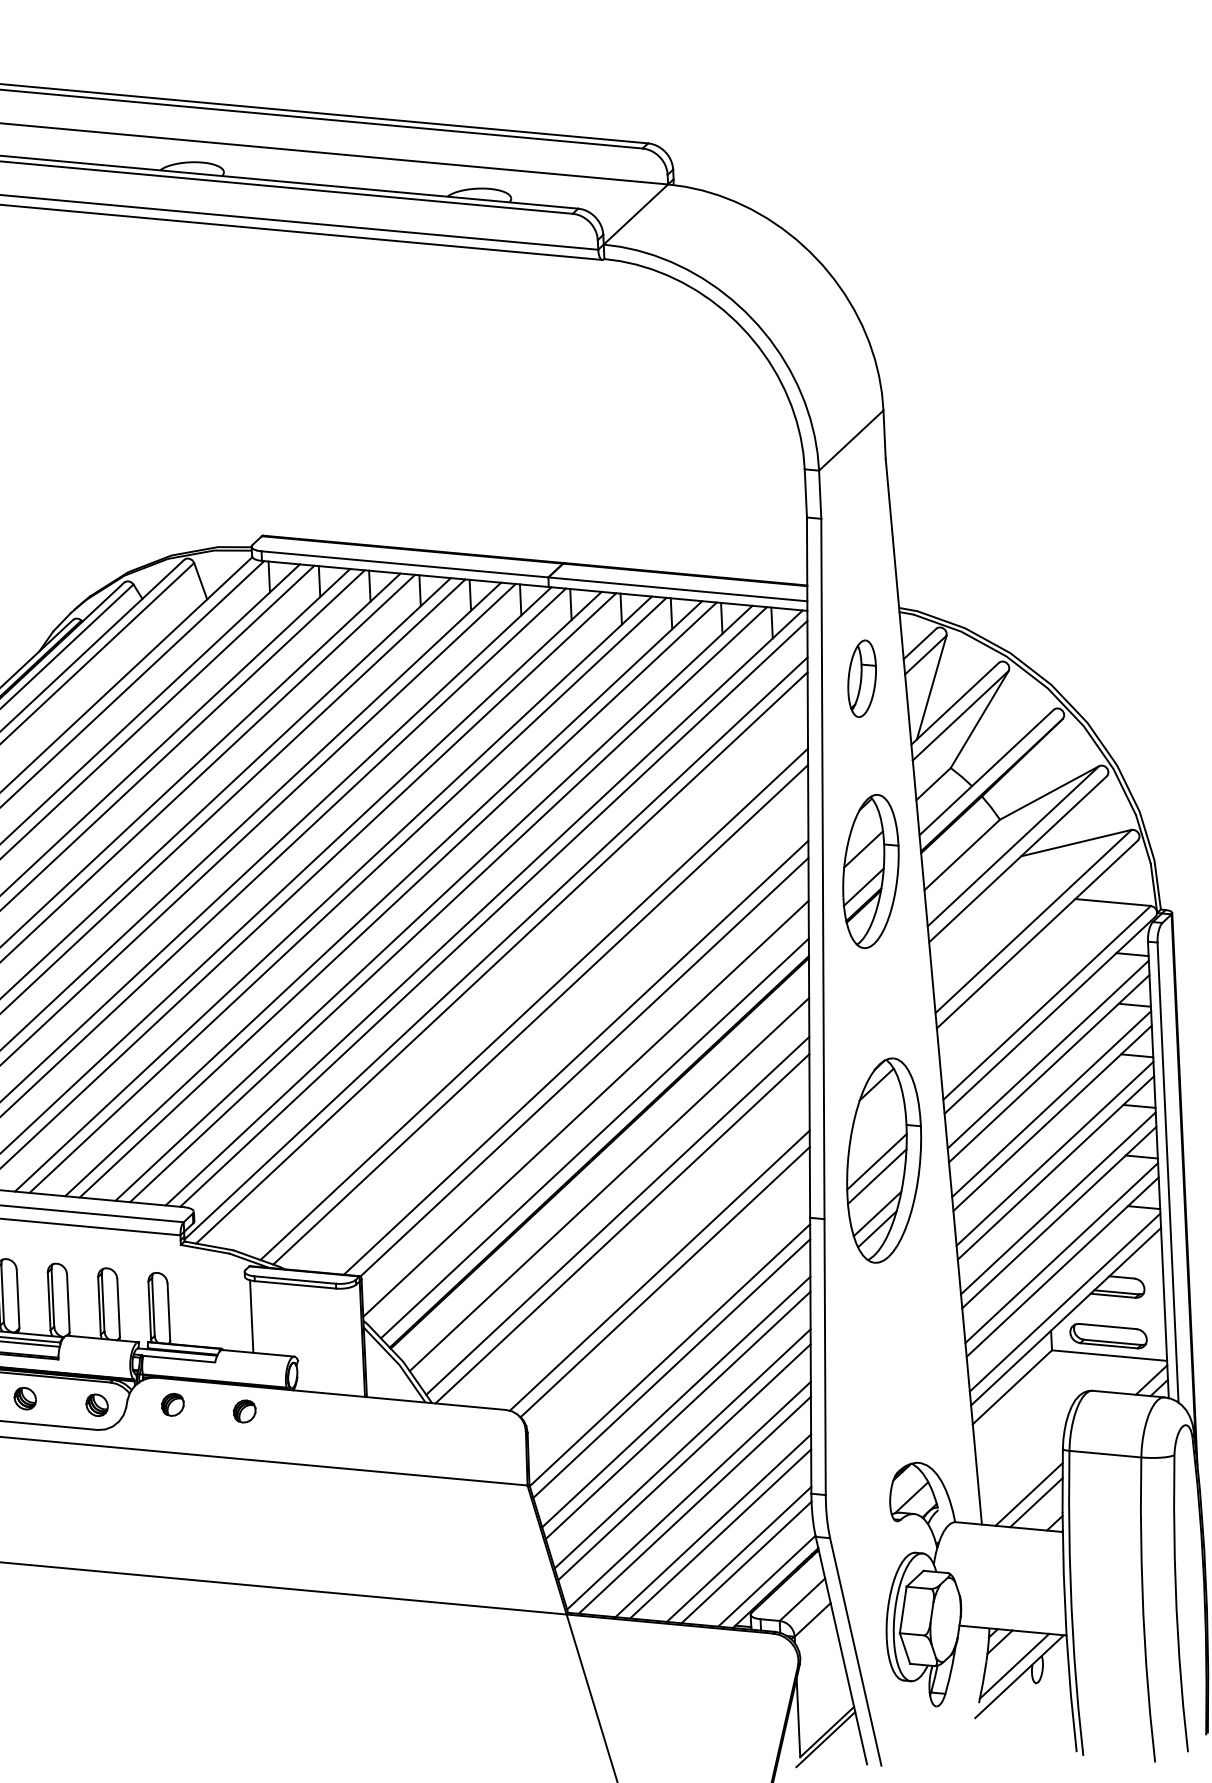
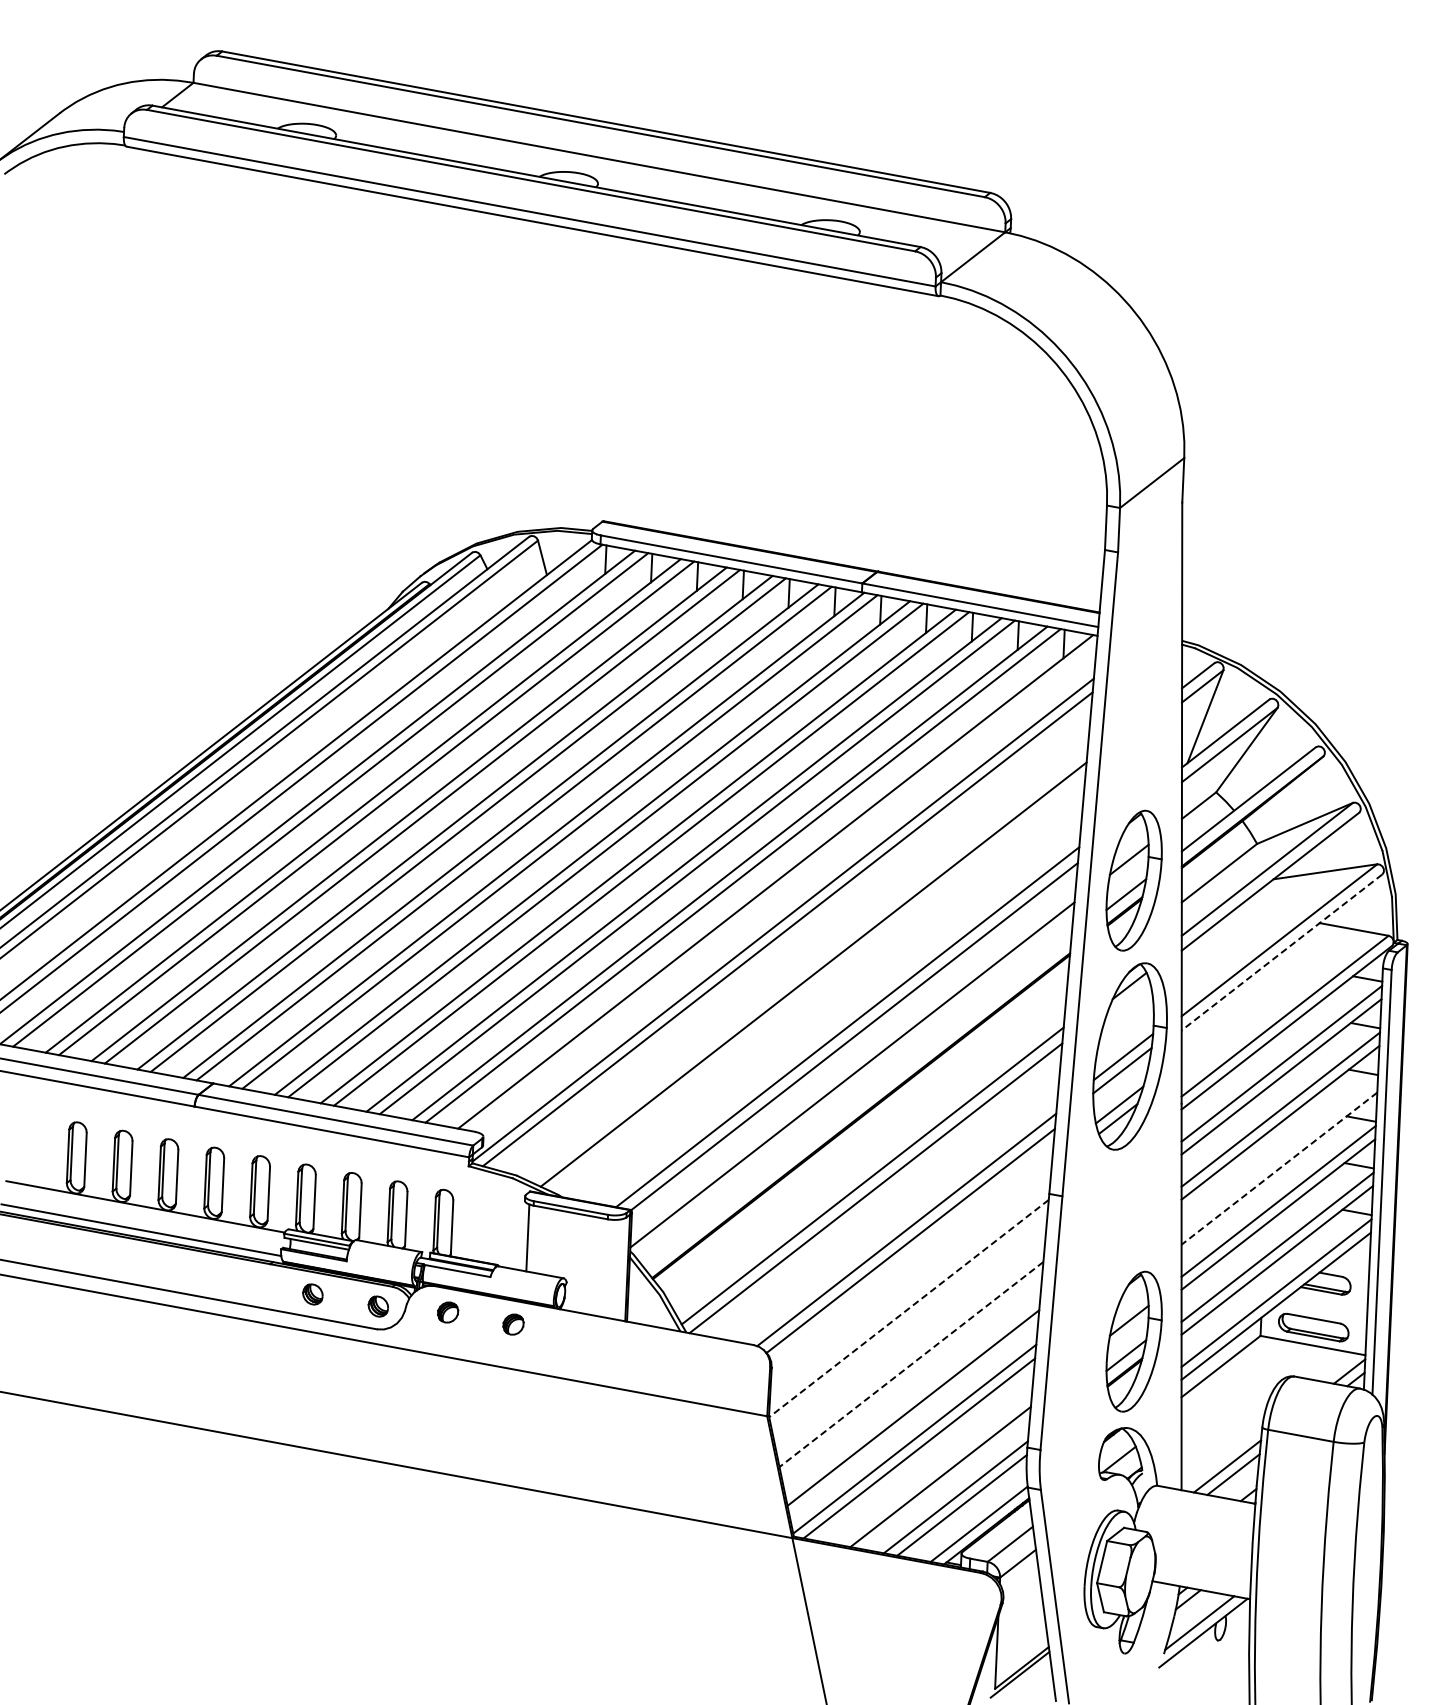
part: (861, 678) -> (1141, 702), removed
line: (493, 914) -> (783, 888), removed
line: (1036, 934) -> (1281, 952), solid -> dashed
line: (540, 1014) -> (818, 984), removed
line: (594, 1138) -> (857, 1102), removed
line: (1054, 1153) -> (1279, 1155), removed
part: (883, 1160) -> (1129, 1056), moved
line: (1056, 1167) -> (1279, 1168), solid -> dashed
line: (609, 1184) -> (867, 1146), removed
line: (669, 1355) -> (908, 1308), solid -> dashed
line: (671, 1368) -> (909, 1320), removed
part: (915, 1368) -> (1133, 1341), added
line: (675, 1401) -> (910, 1351), removed
line: (678, 1415) -> (911, 1364), solid -> dashed
line: (682, 1448) -> (912, 1395), removed
line: (713, 1525) -> (934, 1468), removed

